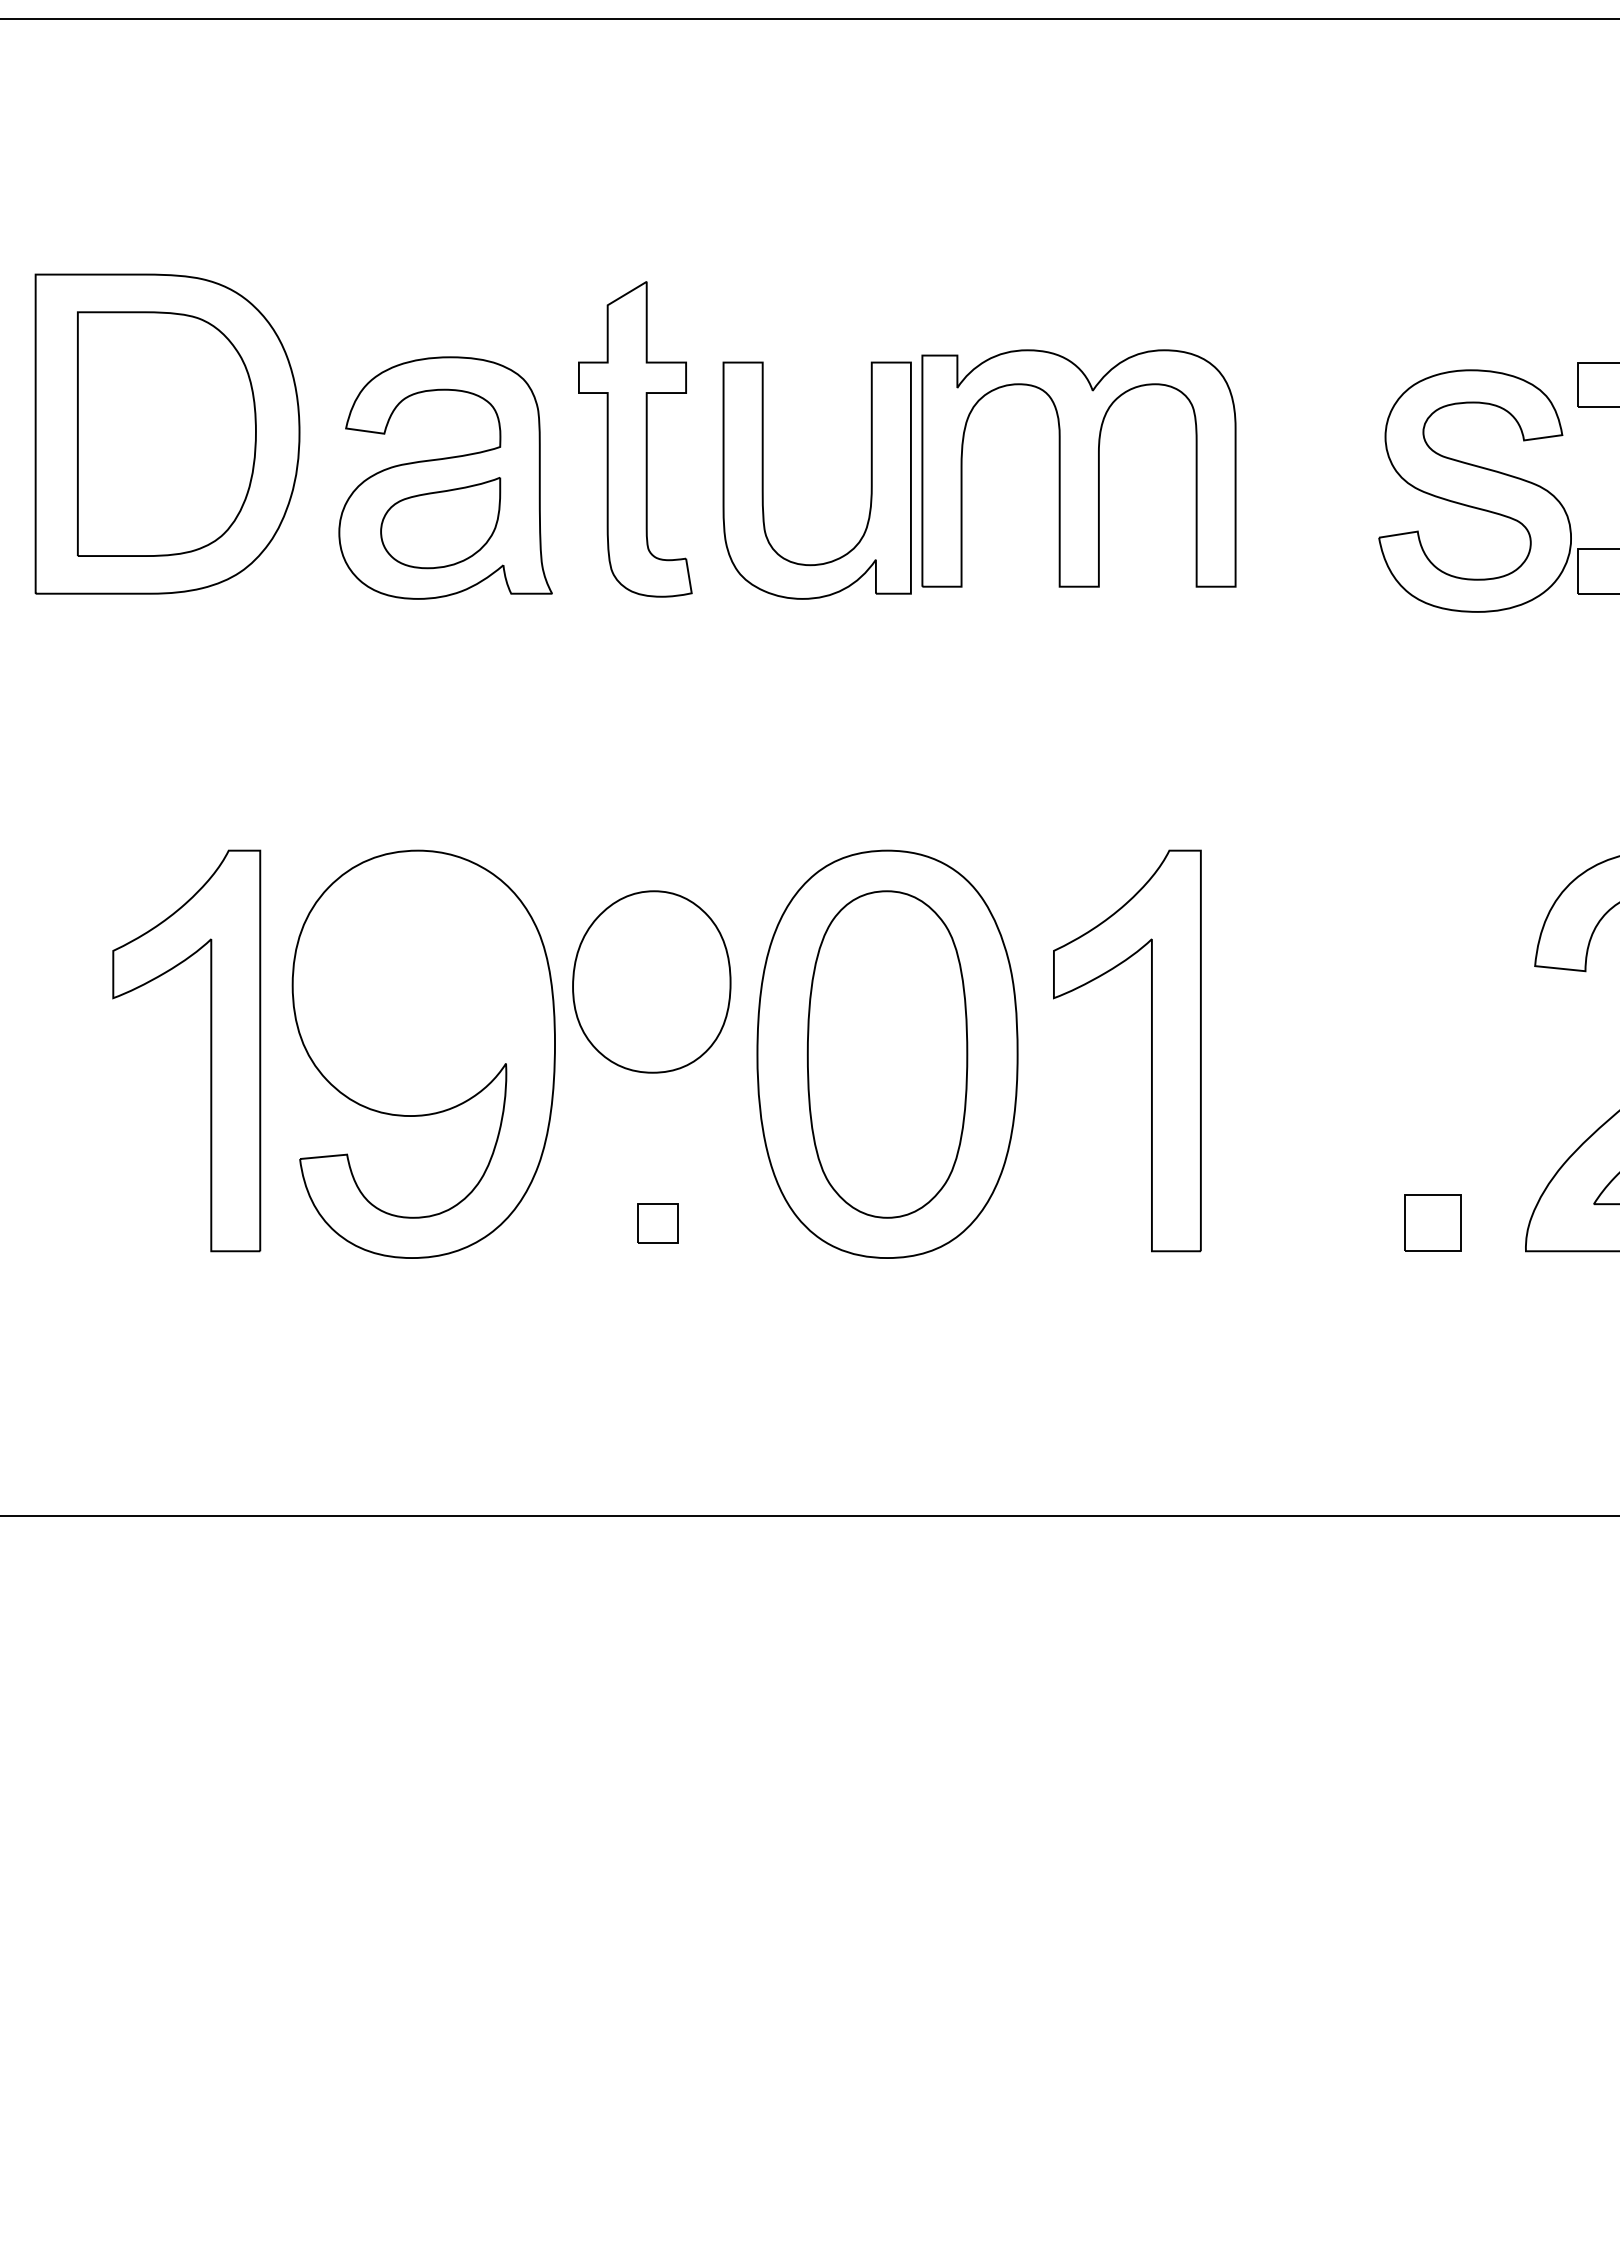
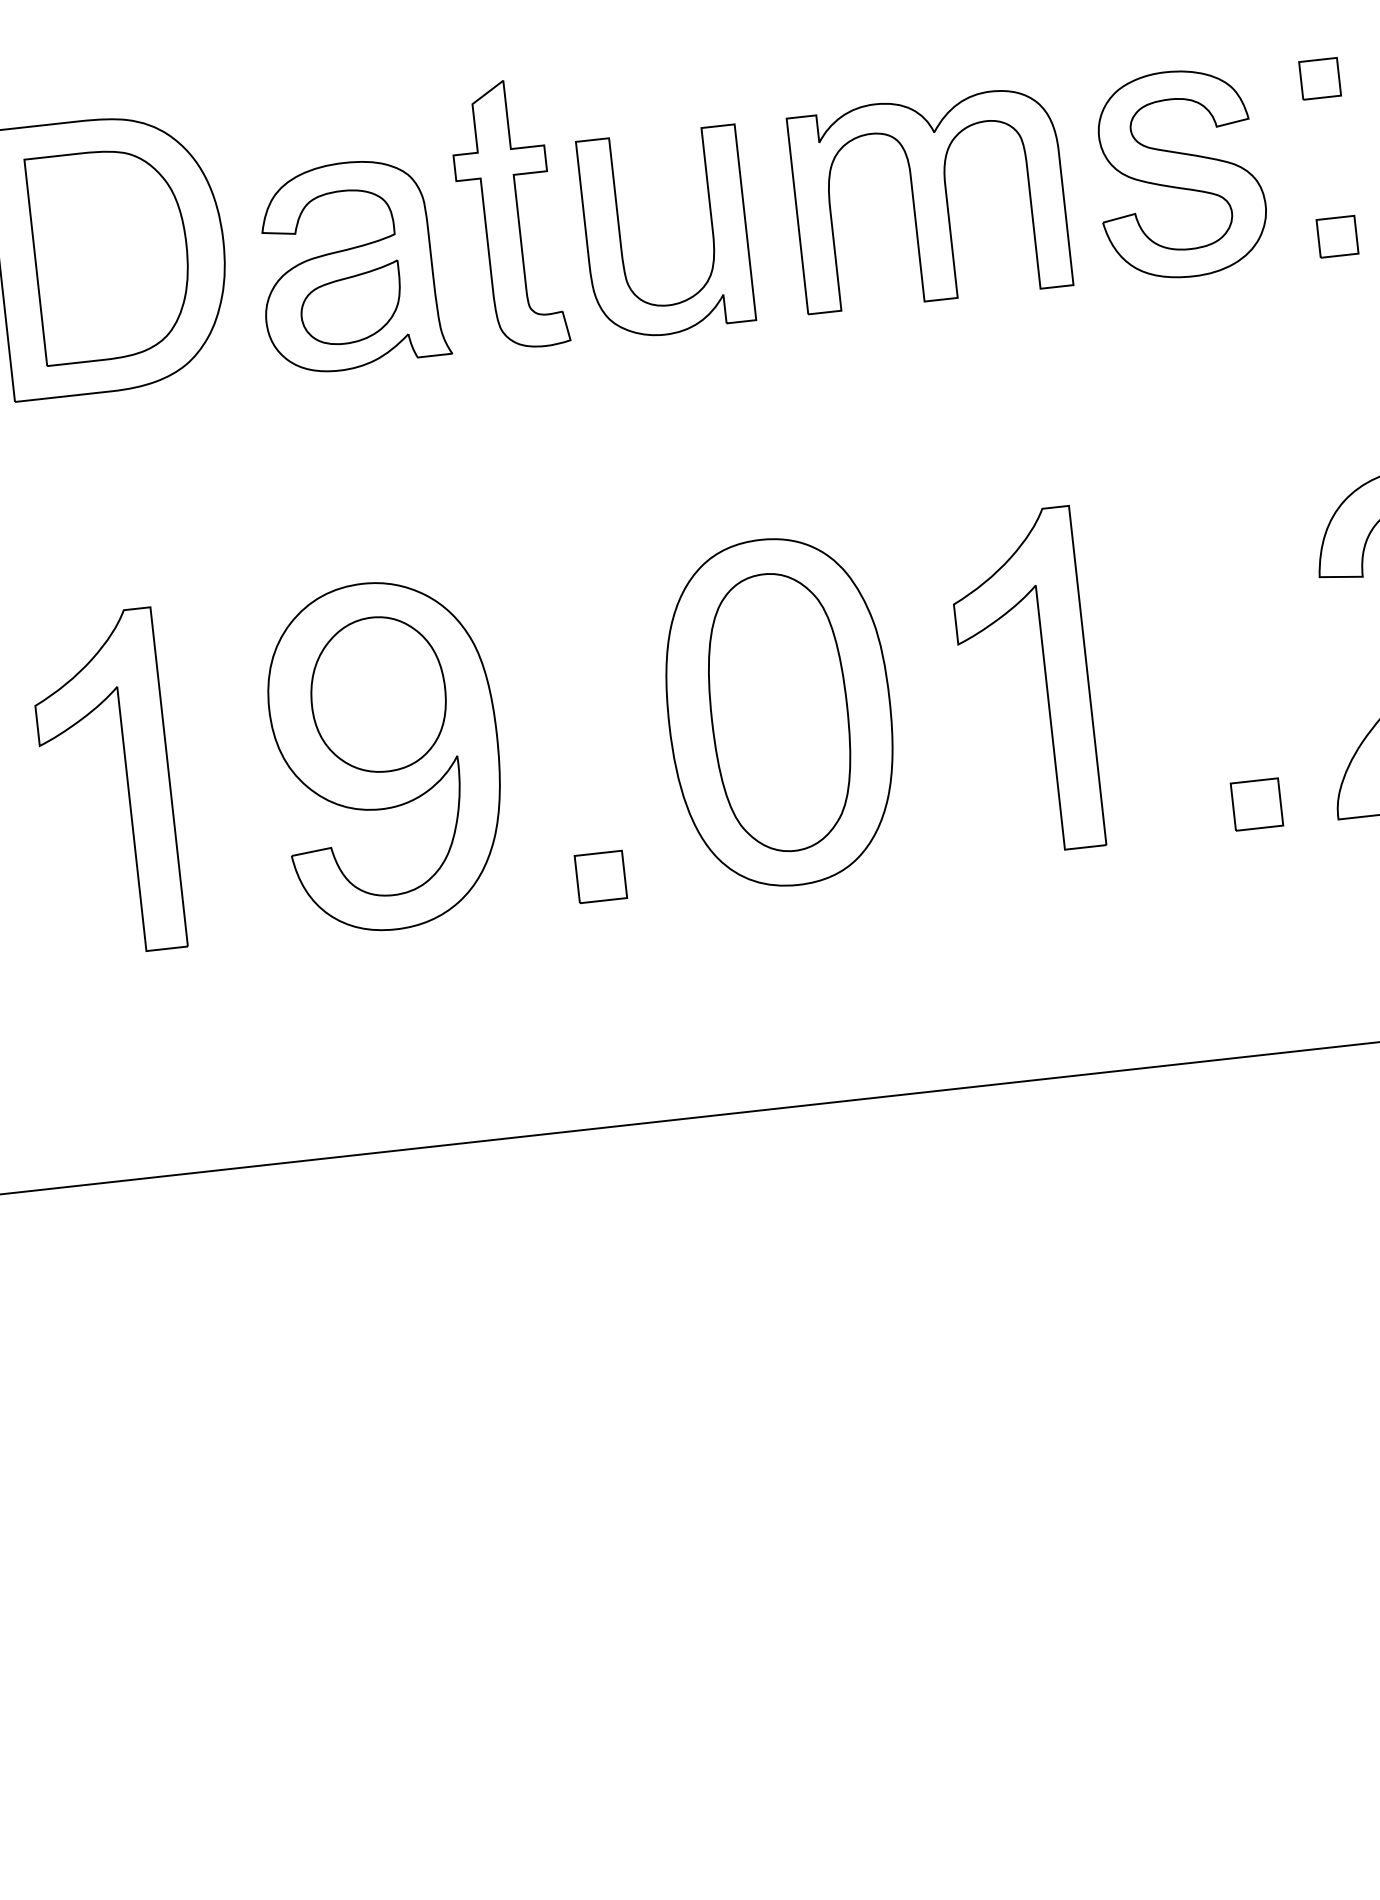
part: (1078, 468) -> (929, 199), moved
part: (1474, 490) -> (1179, 173), moved
part: (651, 981) -> (378, 694), moved
part: (210, 1050) -> (127, 781), moved
part: (1151, 1050) -> (1045, 679), moved
part: (657, 1222) -> (600, 876), size x1.43

